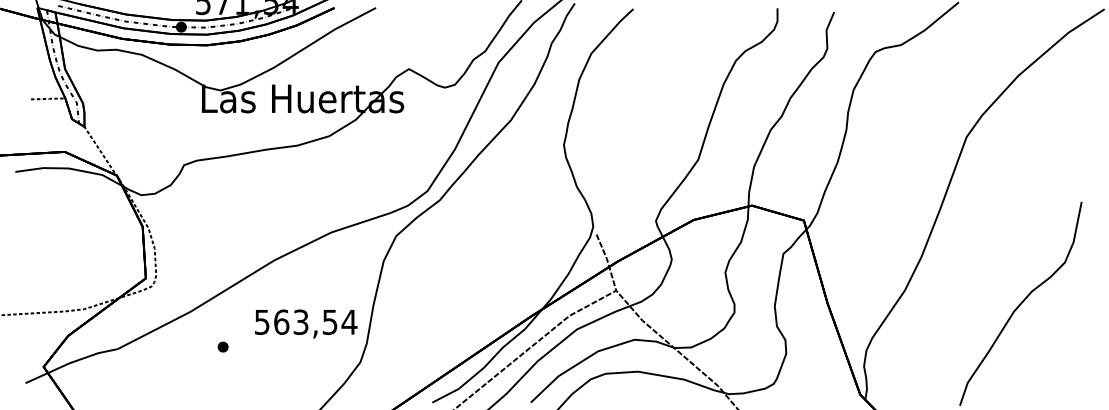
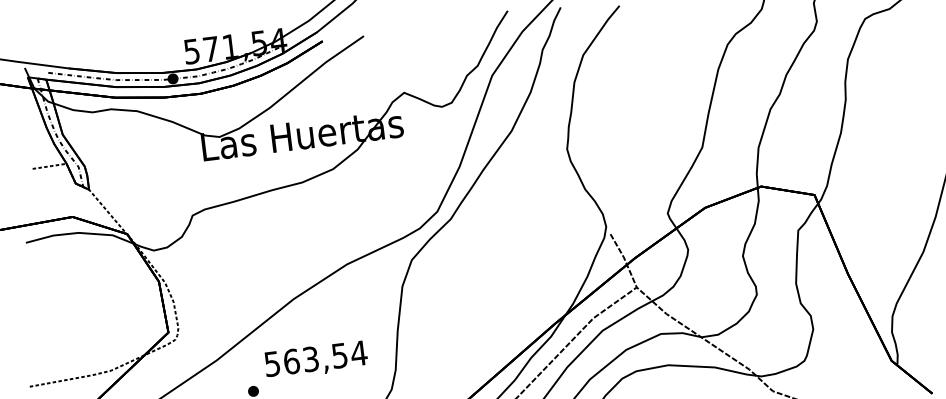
text: (306, 323) -> (316, 359), moved

